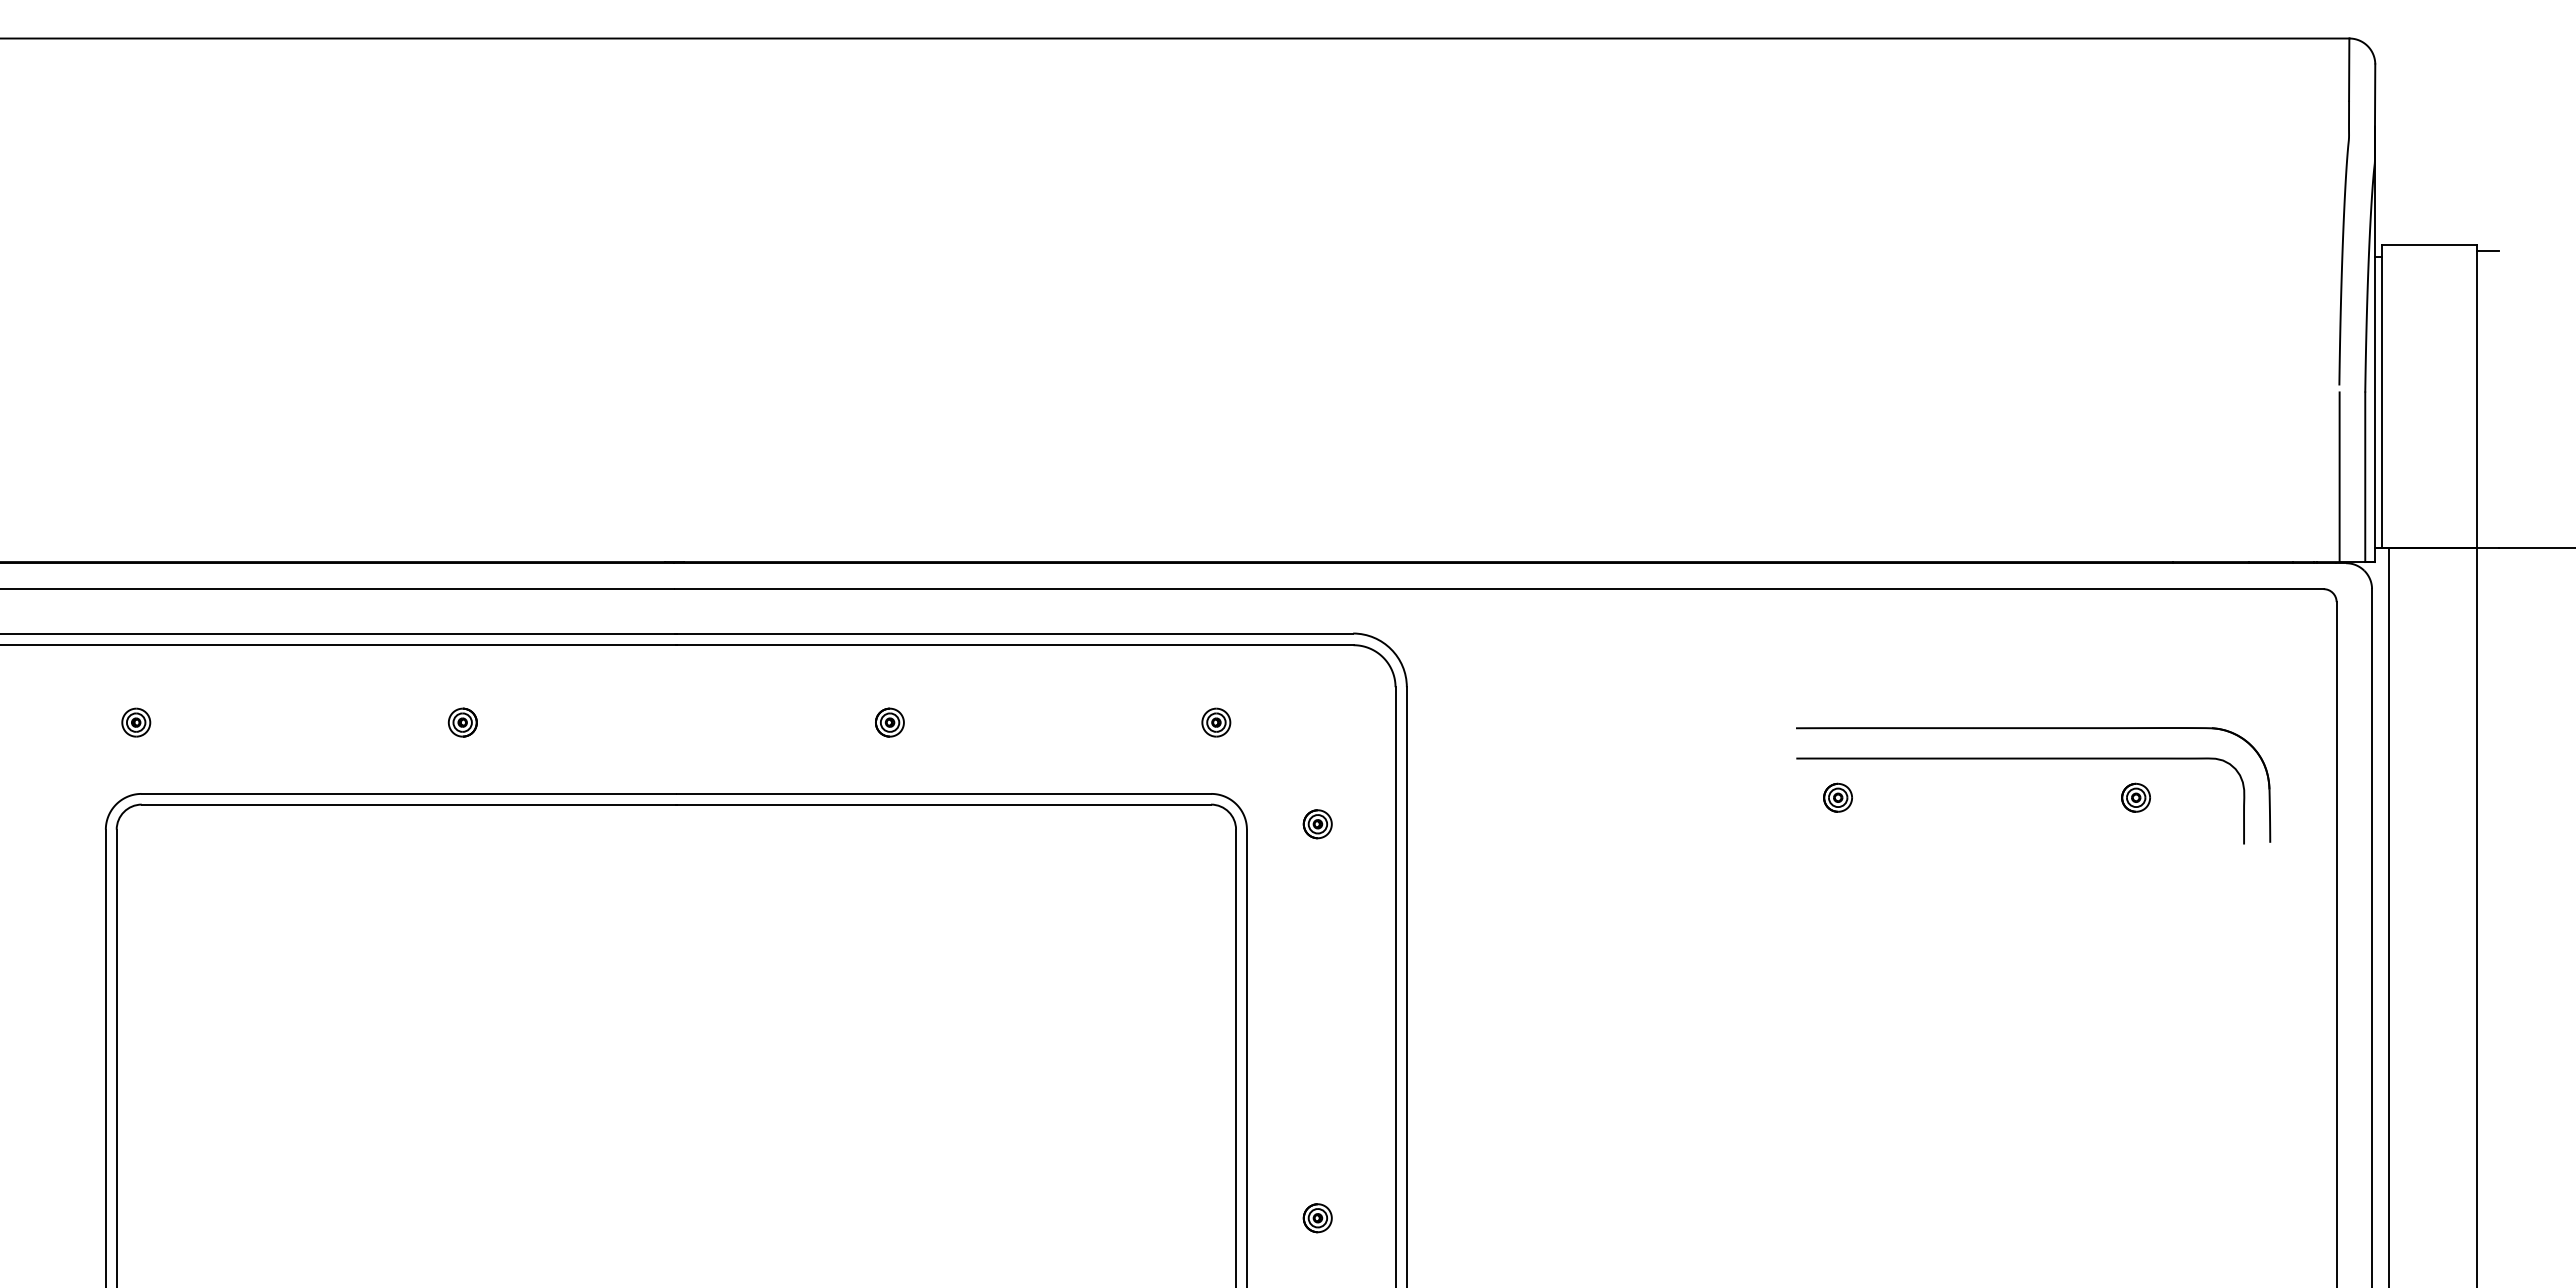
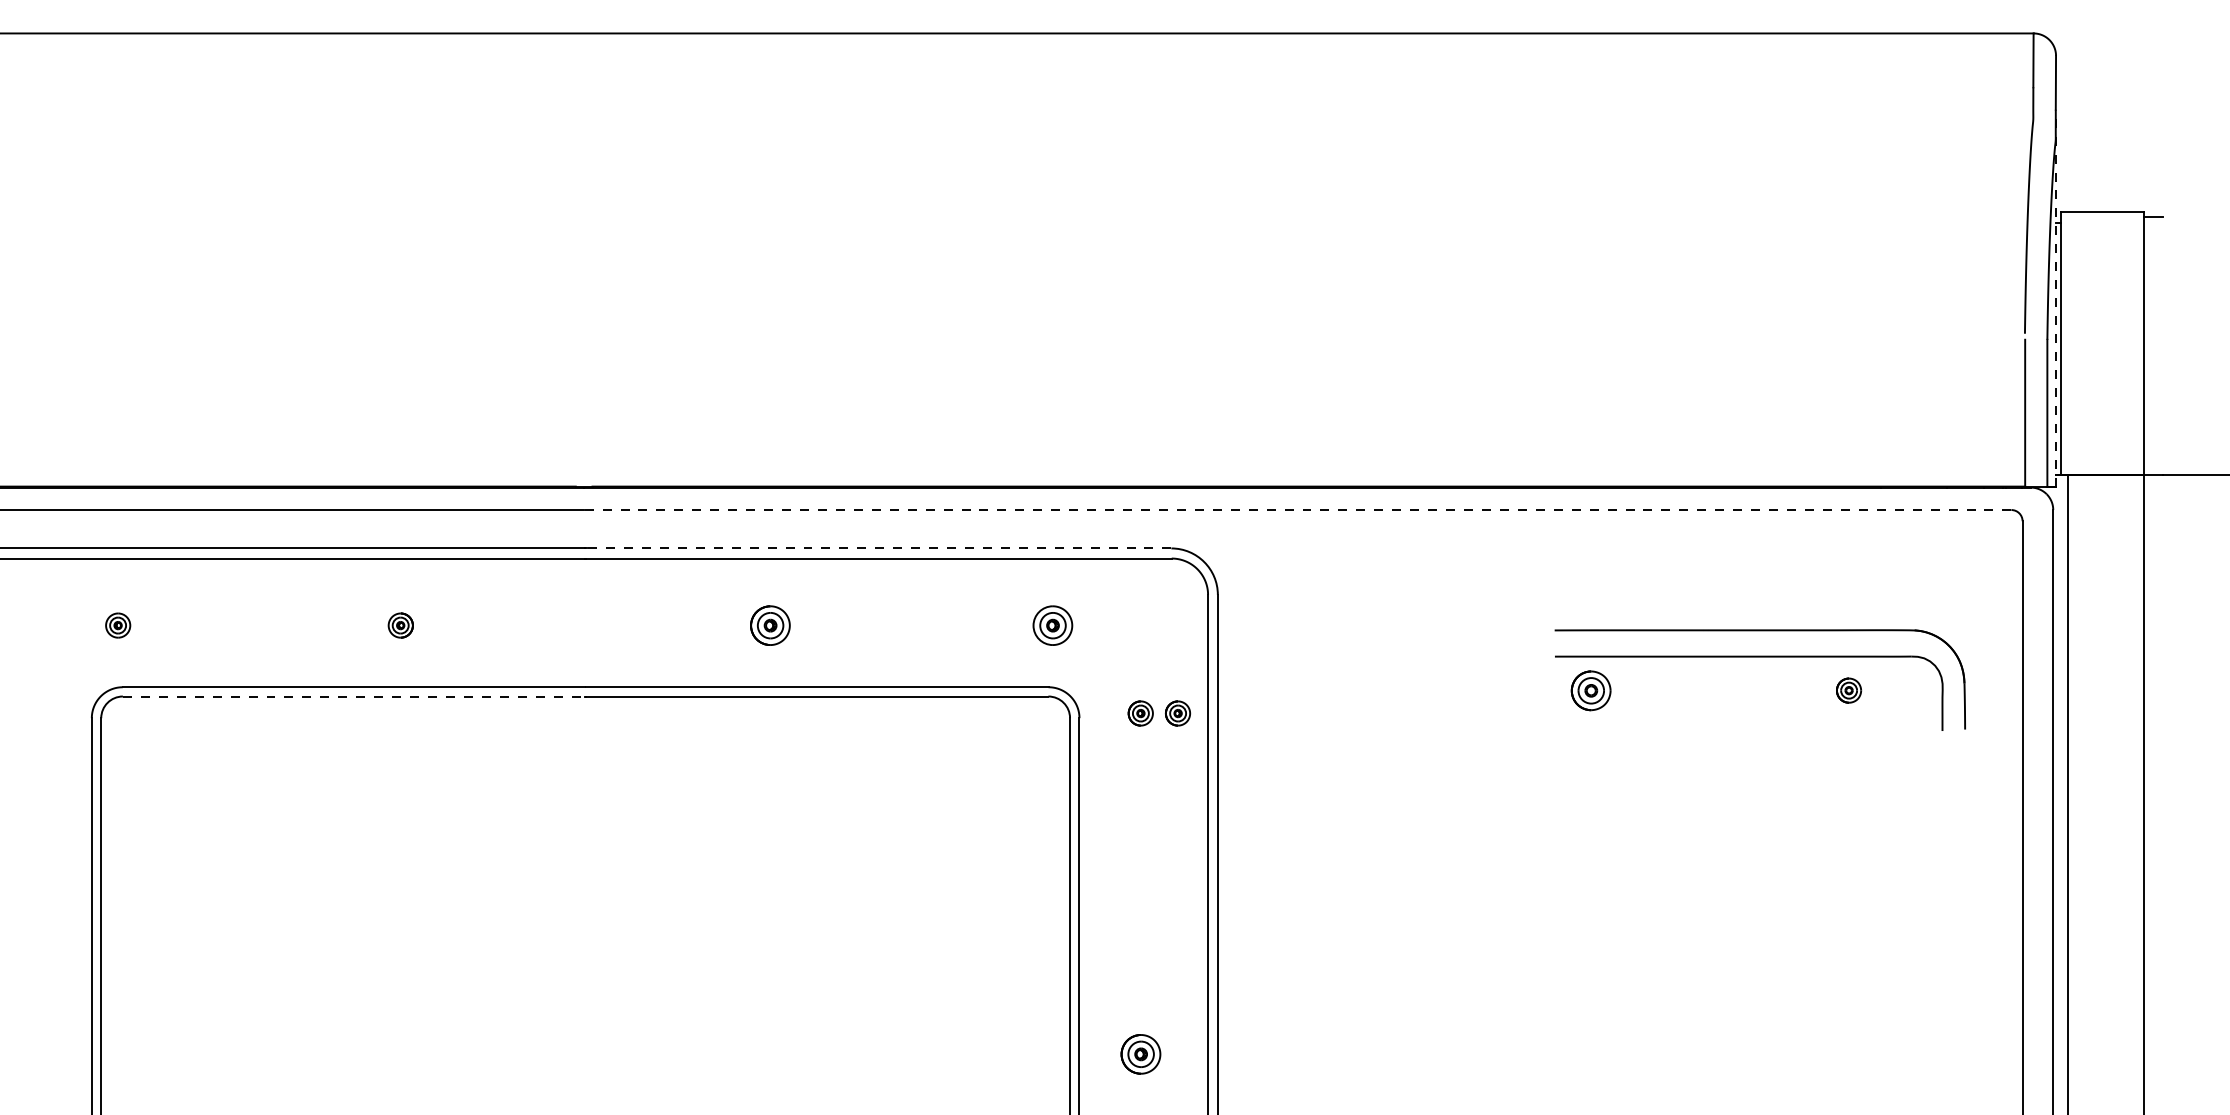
line: (2374, 344) -> (2055, 298), solid -> dashed
line: (1499, 589) -> (1298, 510), solid -> dashed
line: (1015, 633) -> (879, 548), solid -> dashed
part: (889, 722) -> (770, 625), size x1.6
part: (1216, 722) -> (1053, 625), size x1.6
part: (1837, 797) -> (1590, 690), size x1.6
line: (408, 804) -> (353, 696), solid -> dashed
part: (1360, 824) -> (1177, 713), added
part: (1317, 1218) -> (1140, 1054), size x1.6

